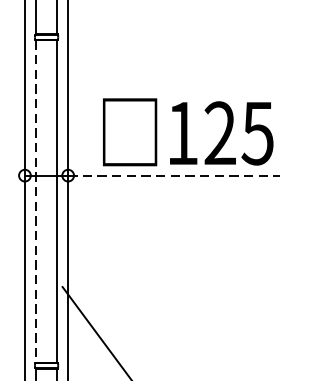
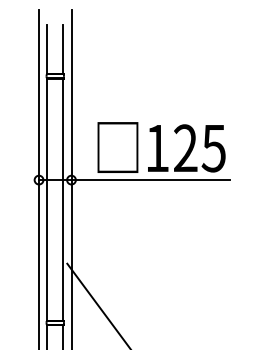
line: (174, 176) -> (151, 180), dashed -> solid
line: (36, 201) -> (47, 199), dashed -> solid

